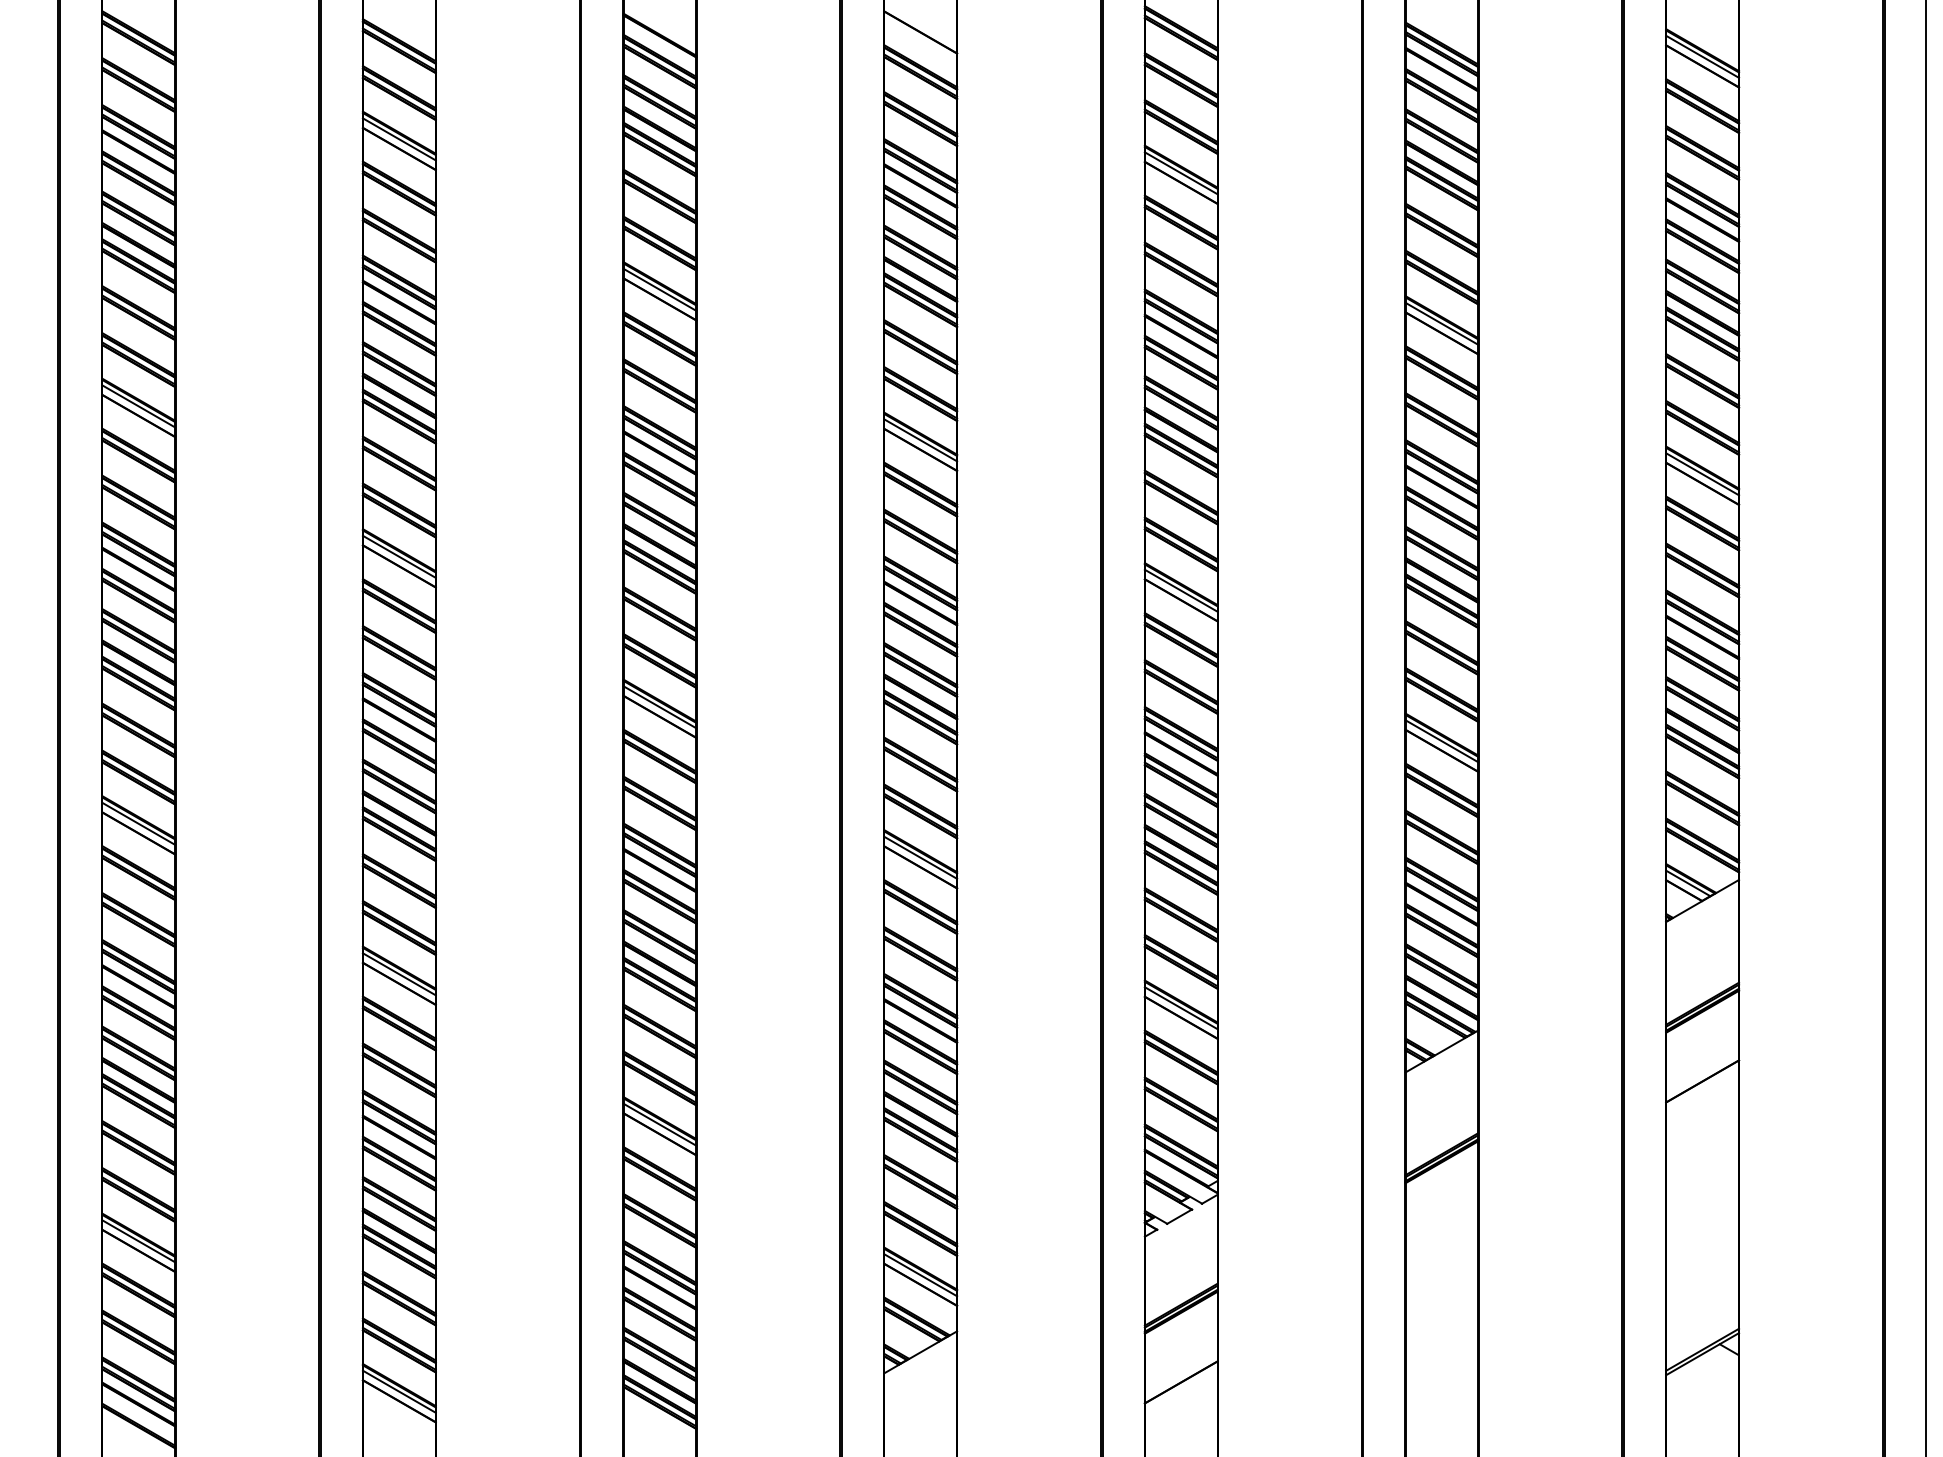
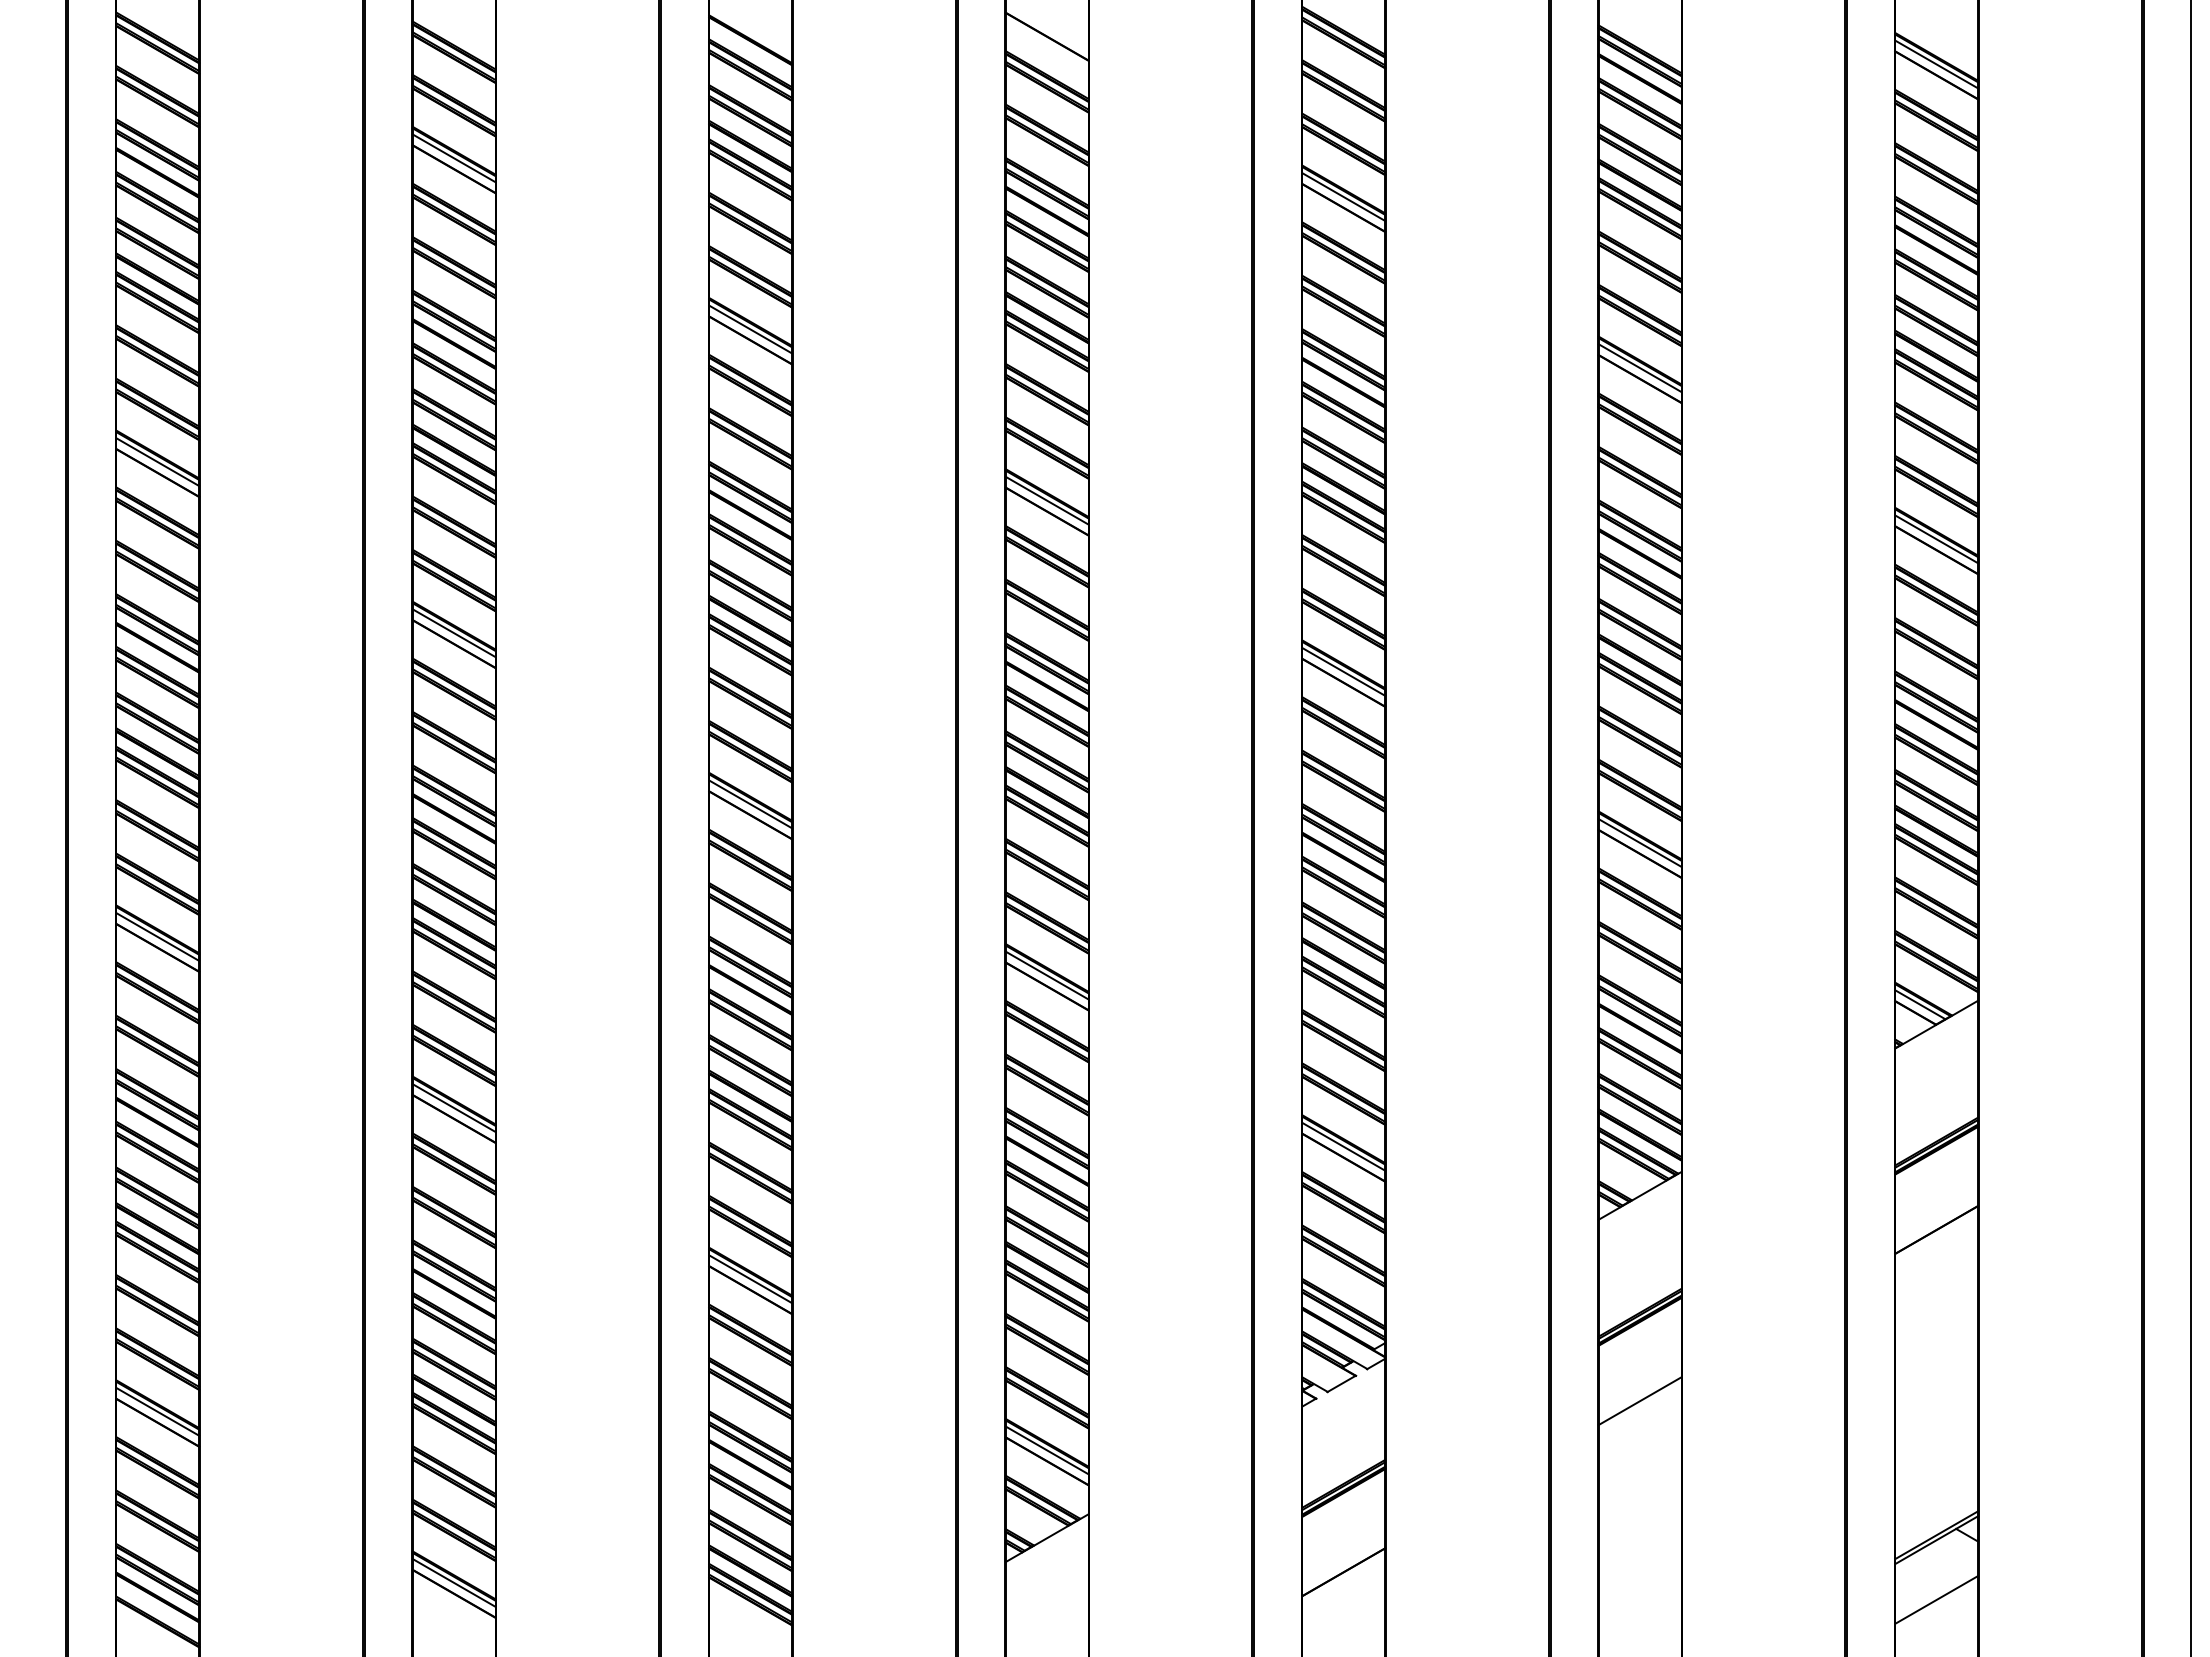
line: (1441, 1232) -> (1639, 1401), added
line: (1702, 1406) -> (1936, 1599), added

